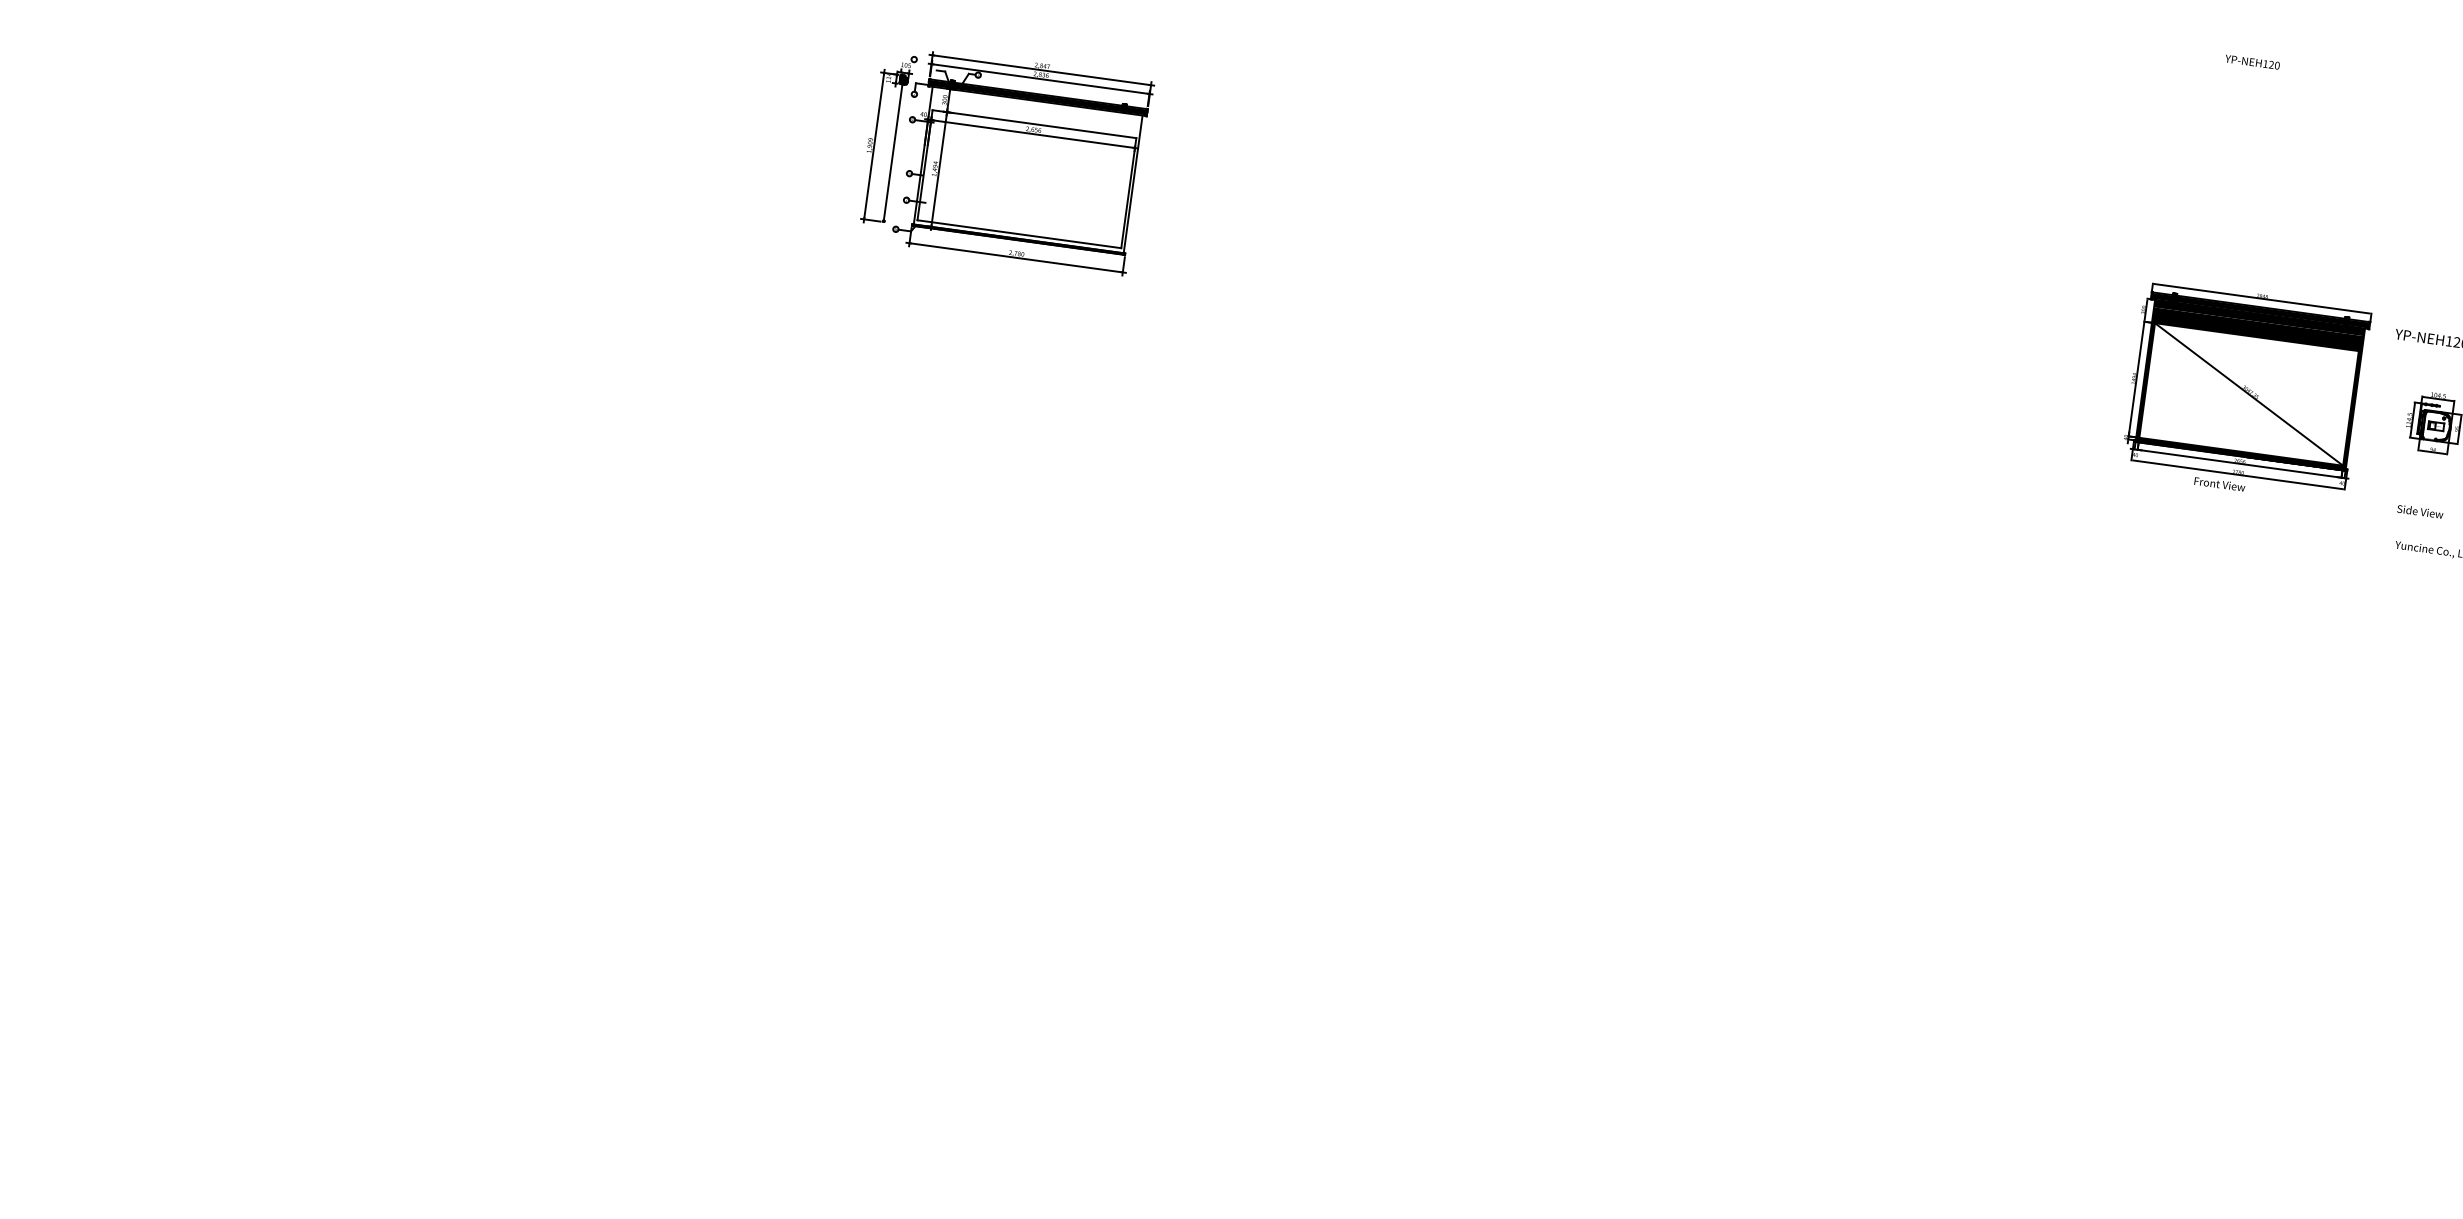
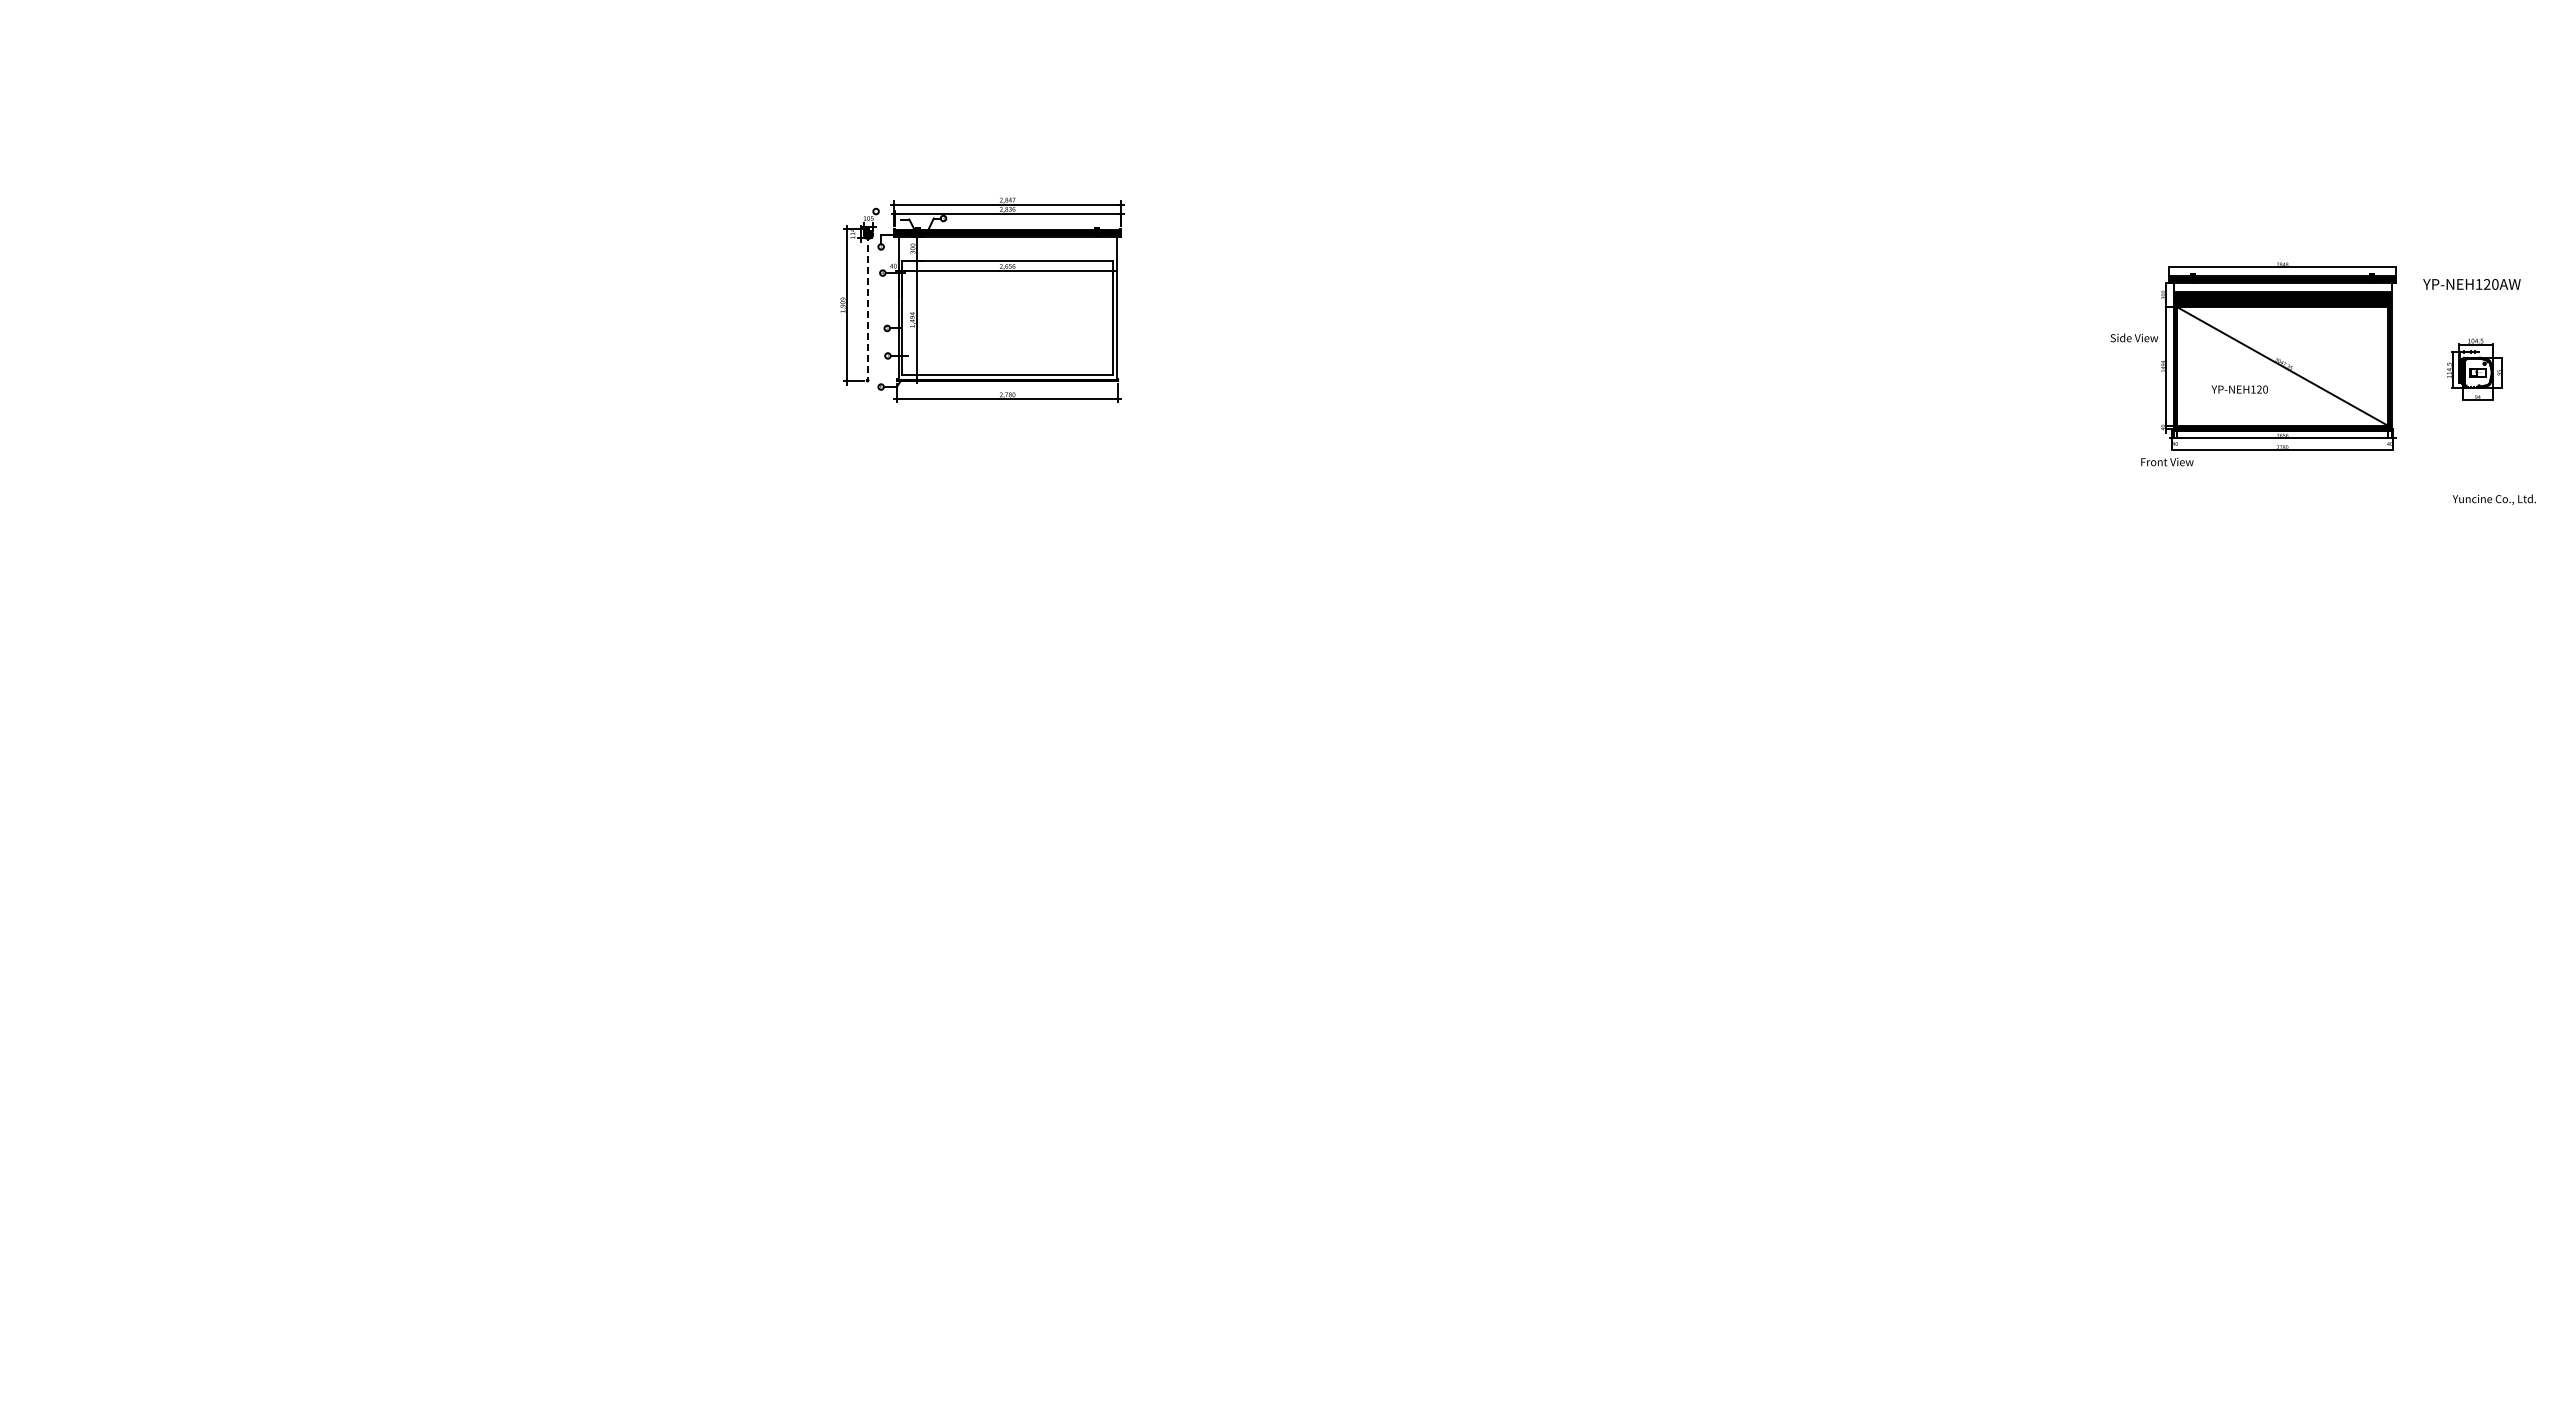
text: (2252, 62) -> (2239, 389), moved
line: (893, 150) -> (867, 307), solid -> dashed
fill: (2259, 318) -> (2282, 287), removed
text: (2219, 484) -> (2167, 462), moved
text: (2420, 511) -> (2134, 337), moved

